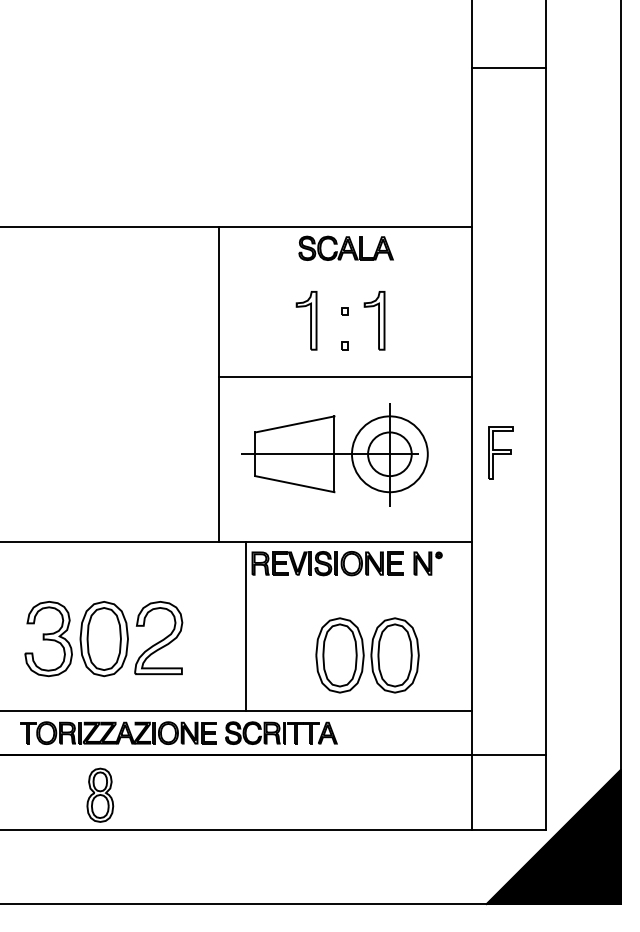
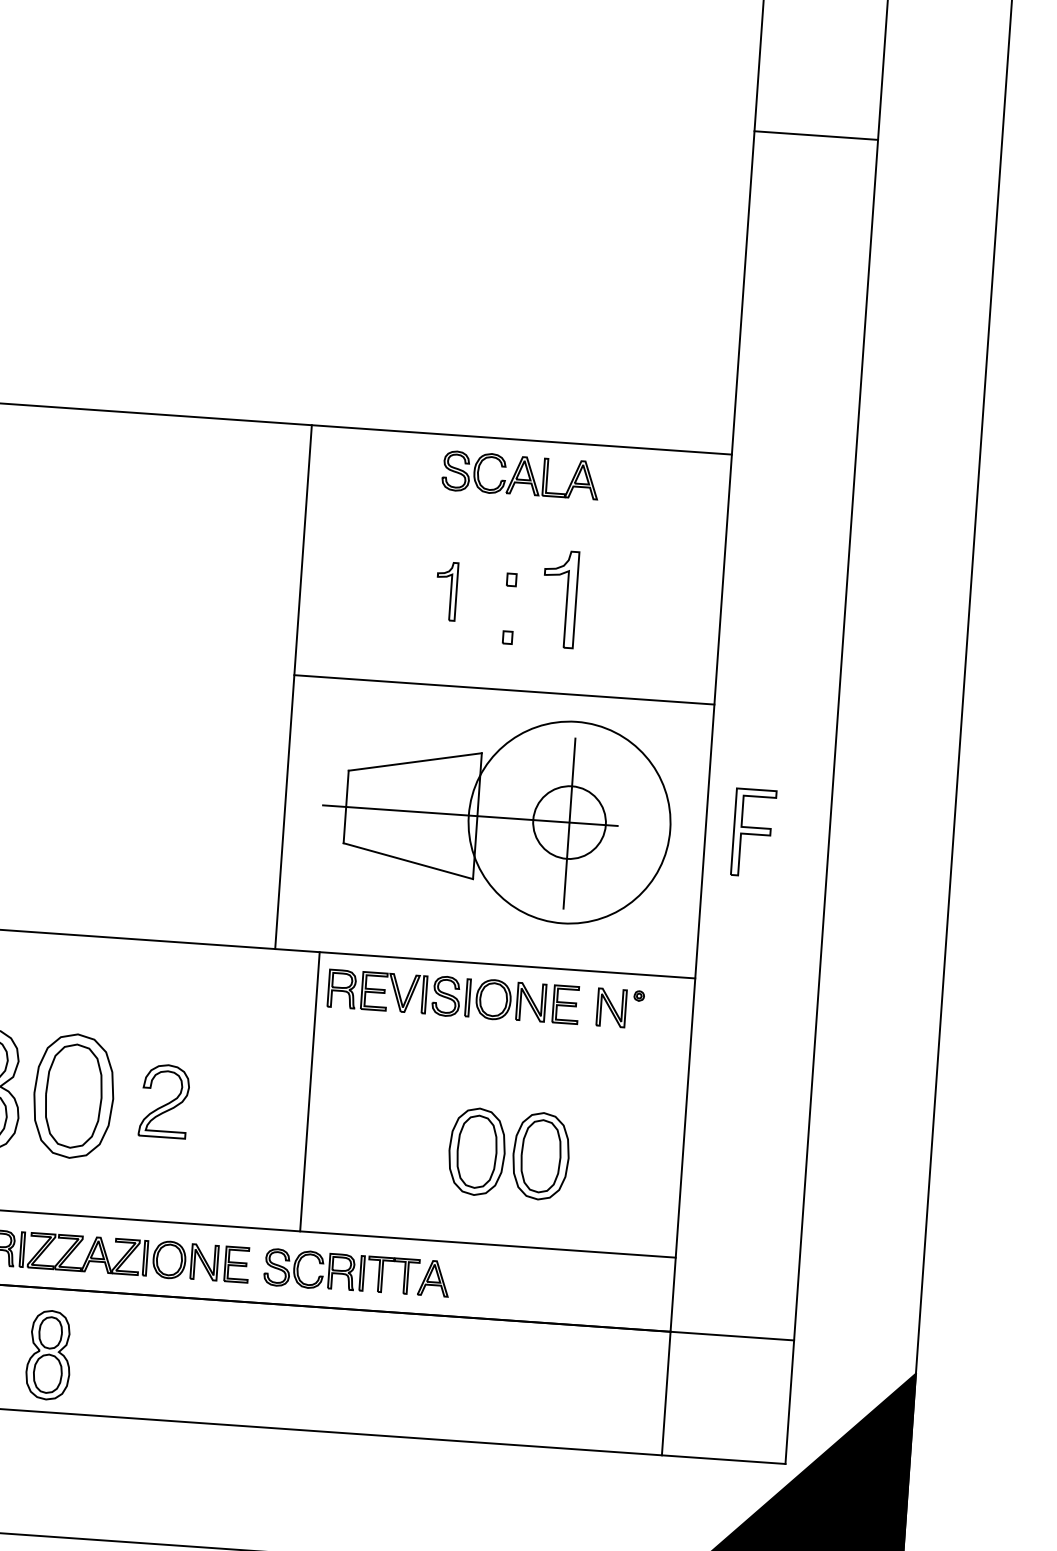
line: (508, 68) -> (815, 135), moved
part: (306, 320) -> (446, 590), size x0.6
circle: (389, 454) -> (568, 822), size x1.6
part: (158, 638) -> (163, 1101), size x0.6
part: (367, 655) -> (508, 1154), size x0.7

